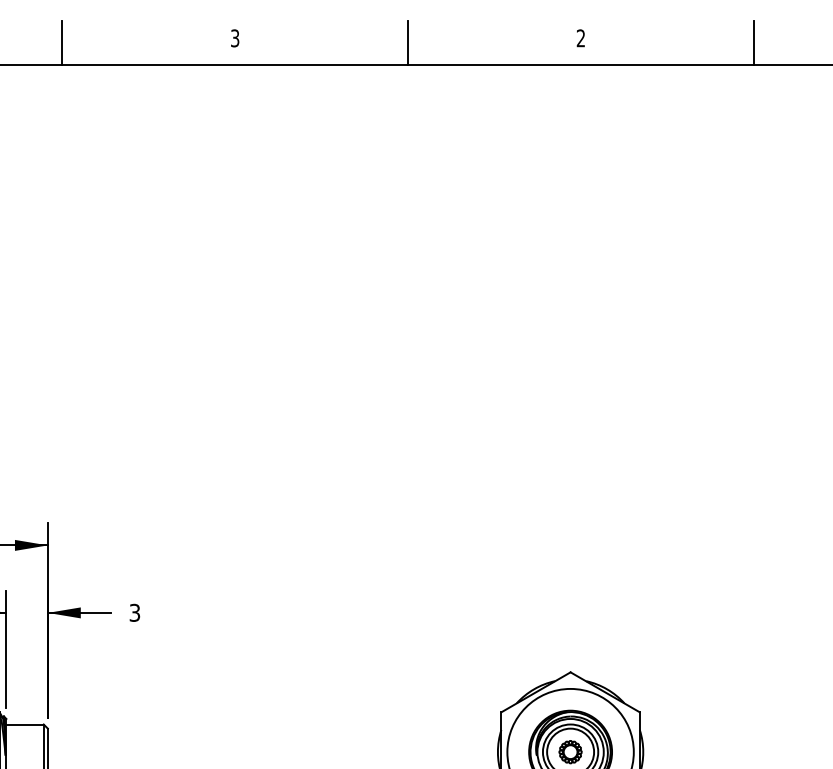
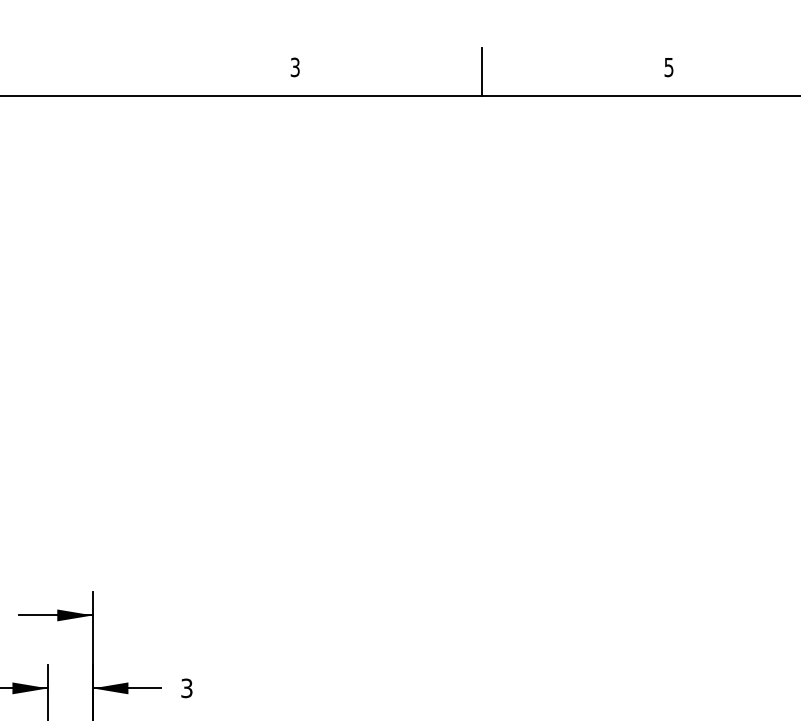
text: (580, 38) -> (668, 67), 2 -> 5
line: (62, 42) -> (108, 71), removed

